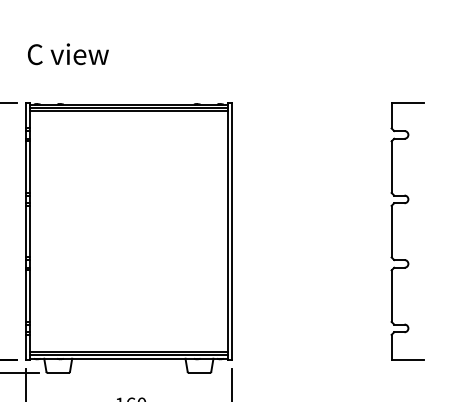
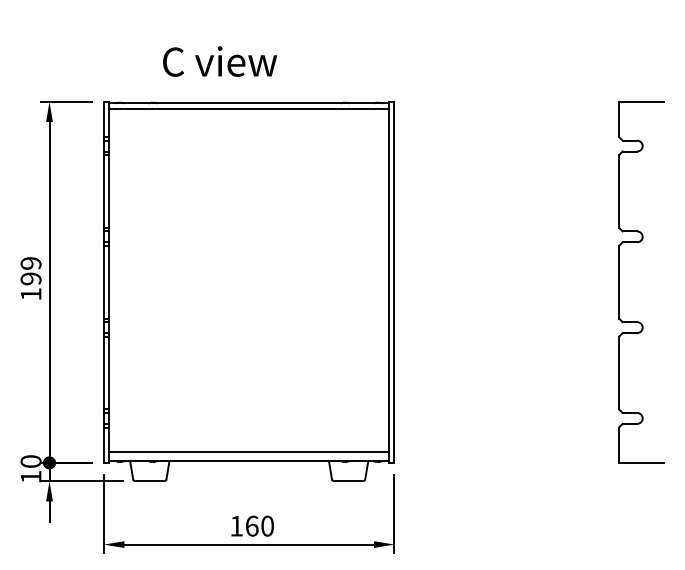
text: (68, 54) -> (220, 61), moved
line: (129, 111) -> (249, 112), removed
line: (129, 354) -> (249, 455), removed

